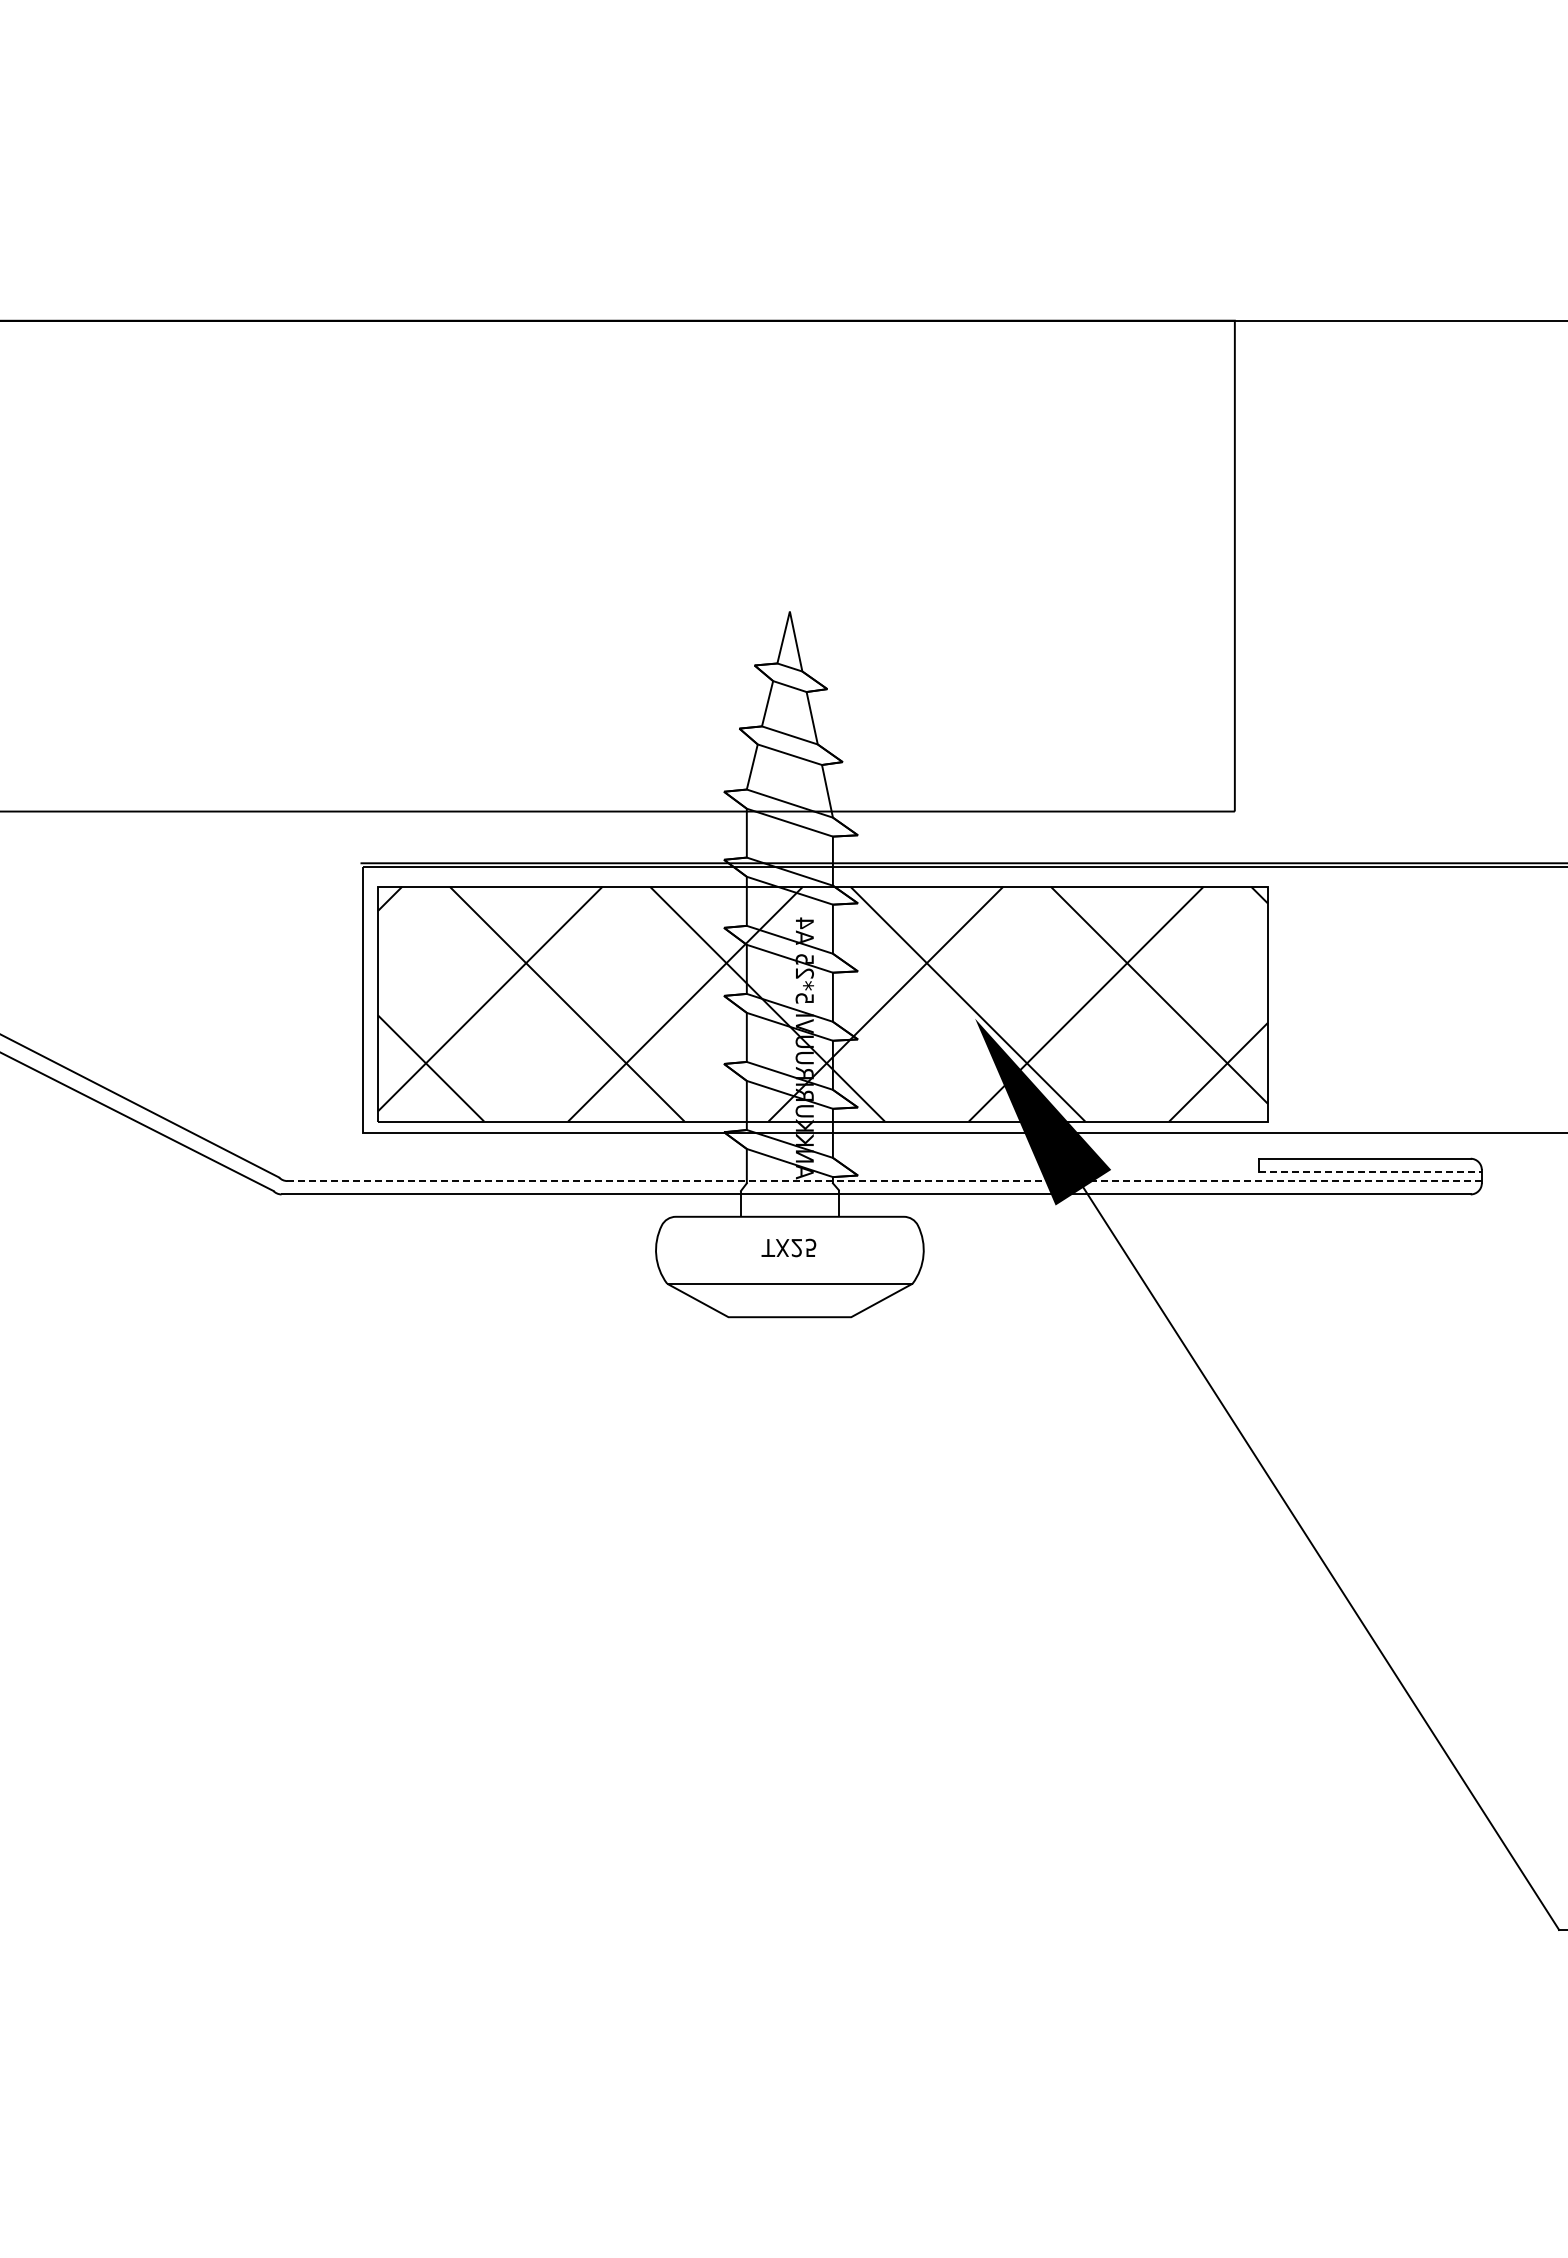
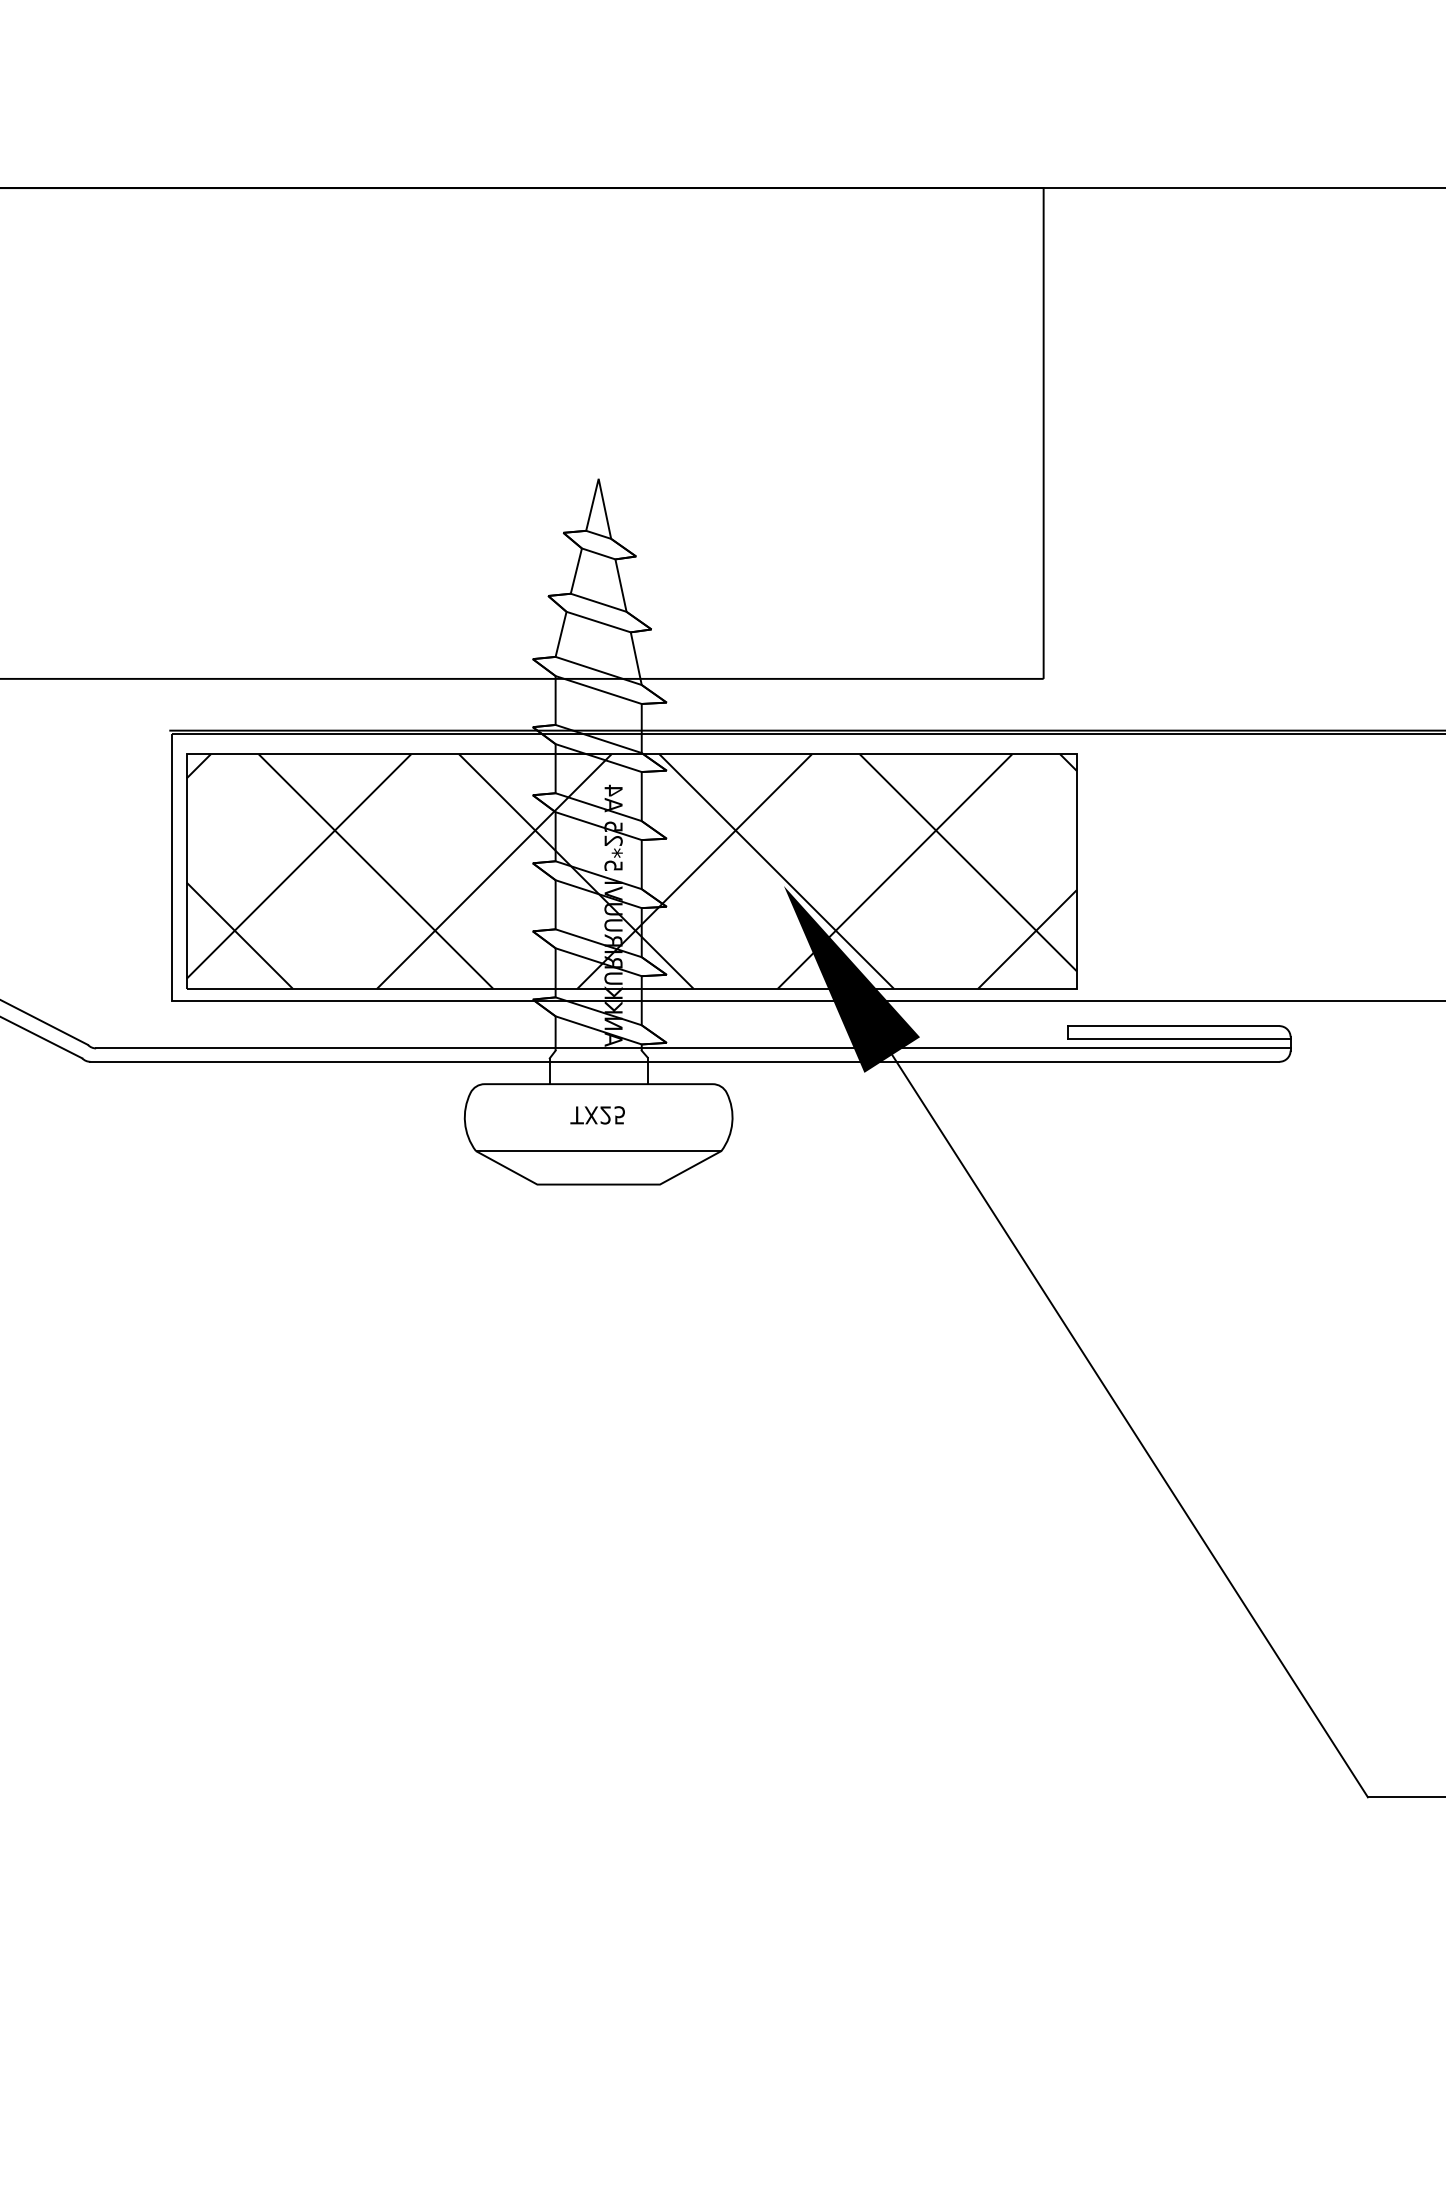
line: (1370, 1172) -> (1179, 1039), dashed -> solid
line: (884, 1181) -> (693, 1048), dashed -> solid

